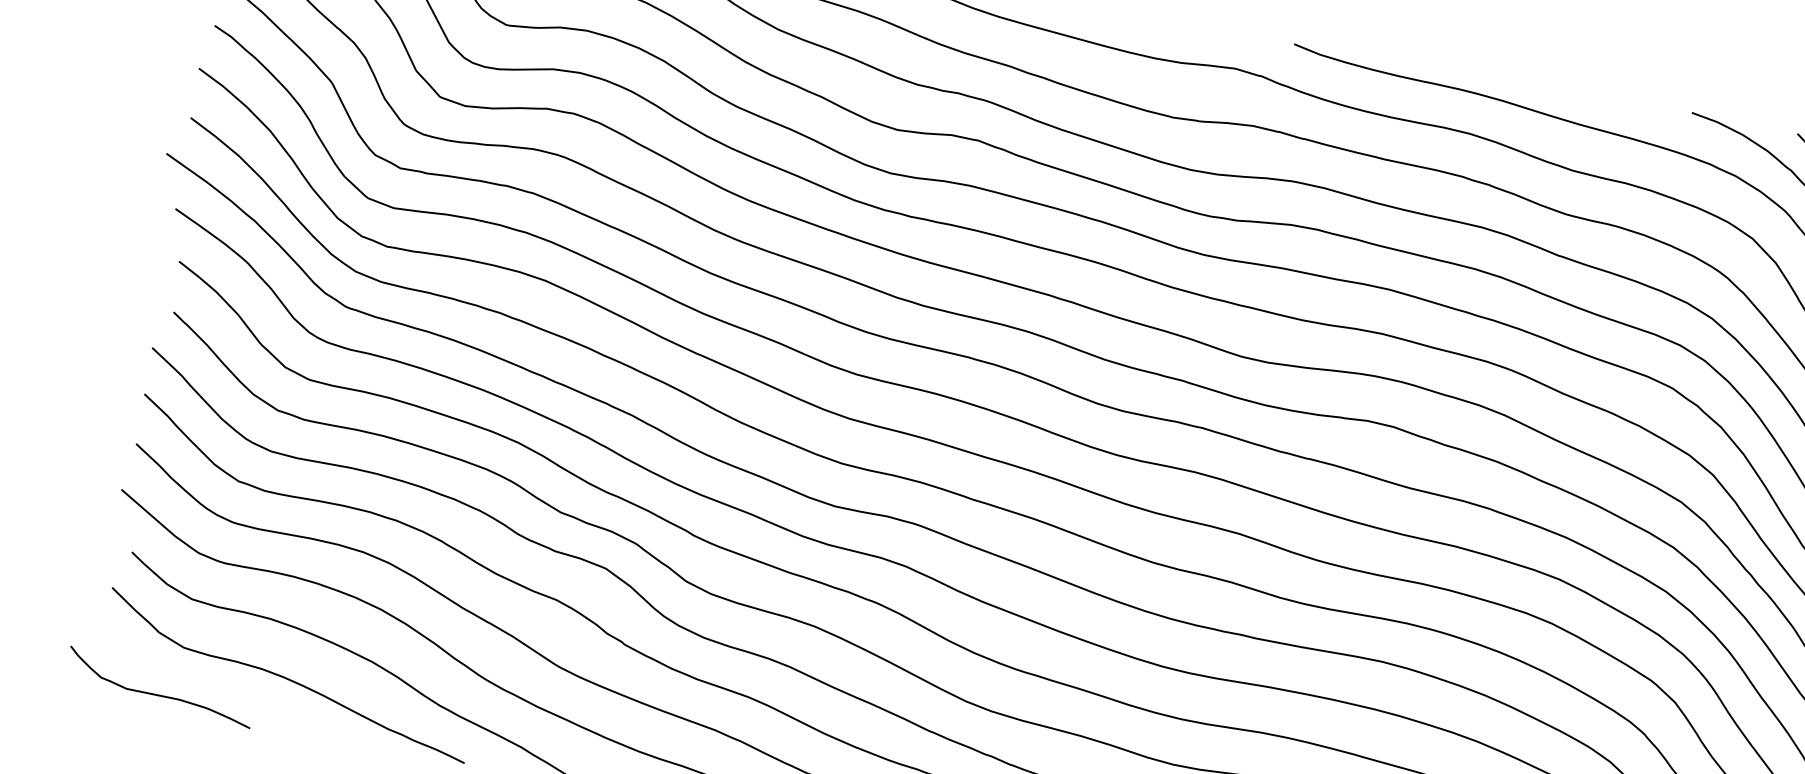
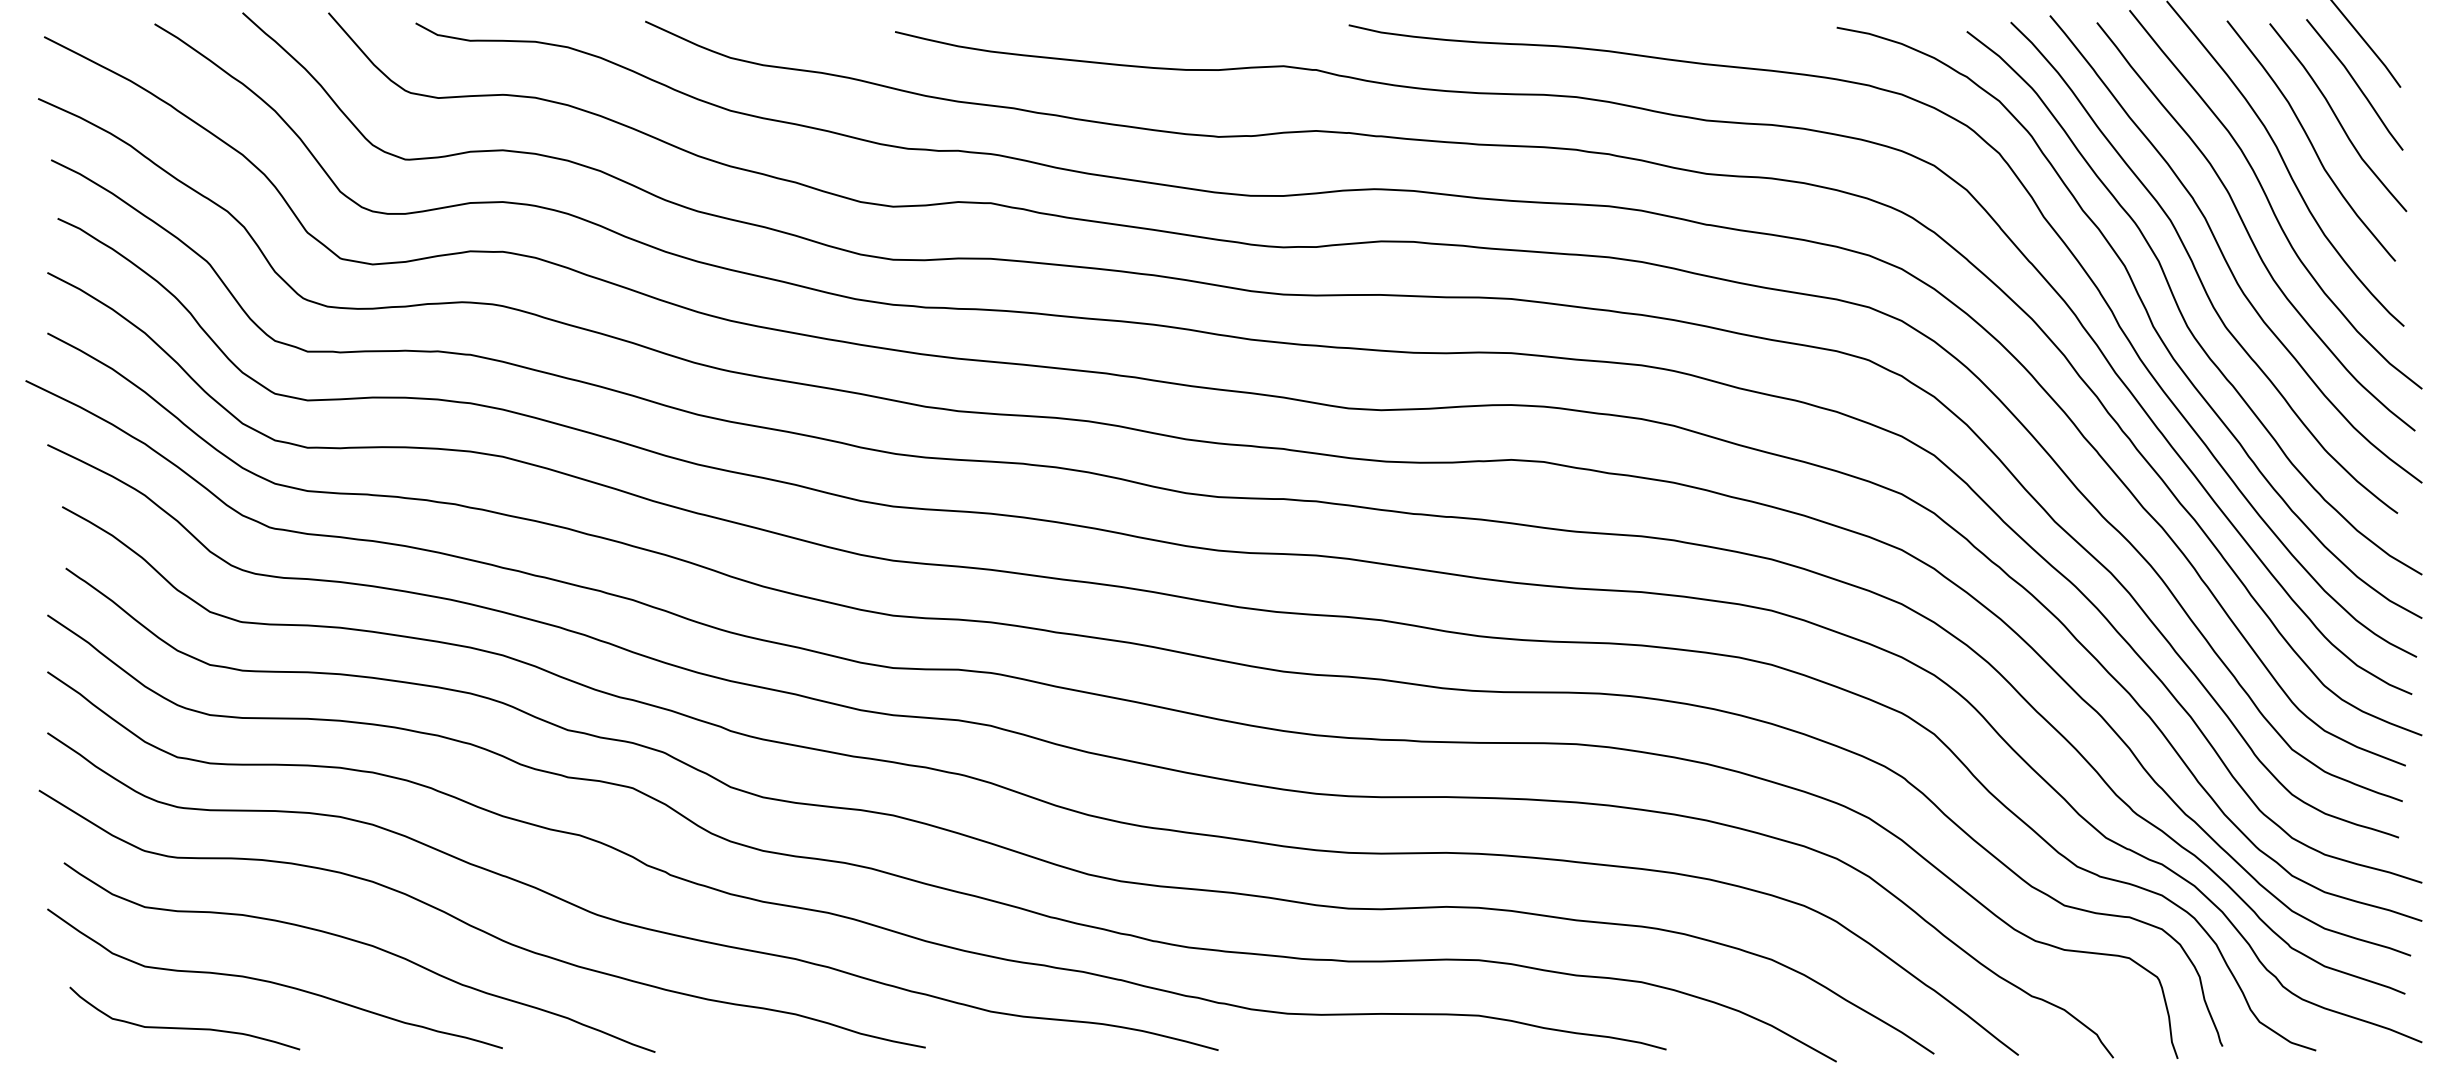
curve: (158, 694) -> (184, 1027), moved

